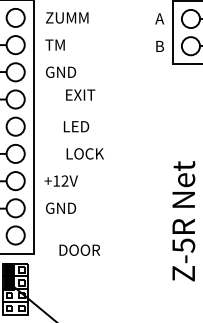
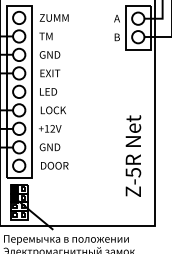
text: (80, 95) -> (50, 73), moved
text: (76, 126) -> (48, 91), moved
text: (83, 154) -> (52, 110), moved
text: (79, 249) -> (54, 165), moved

